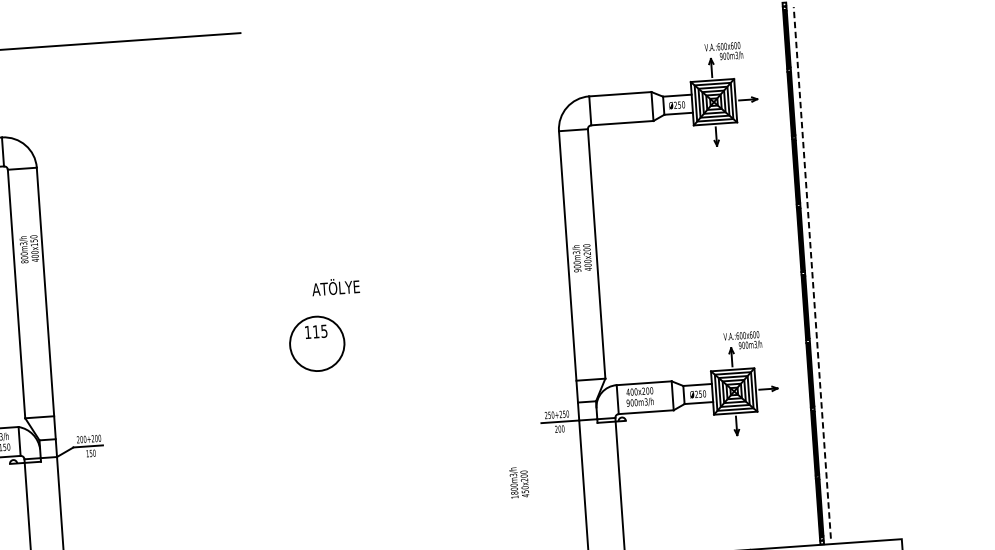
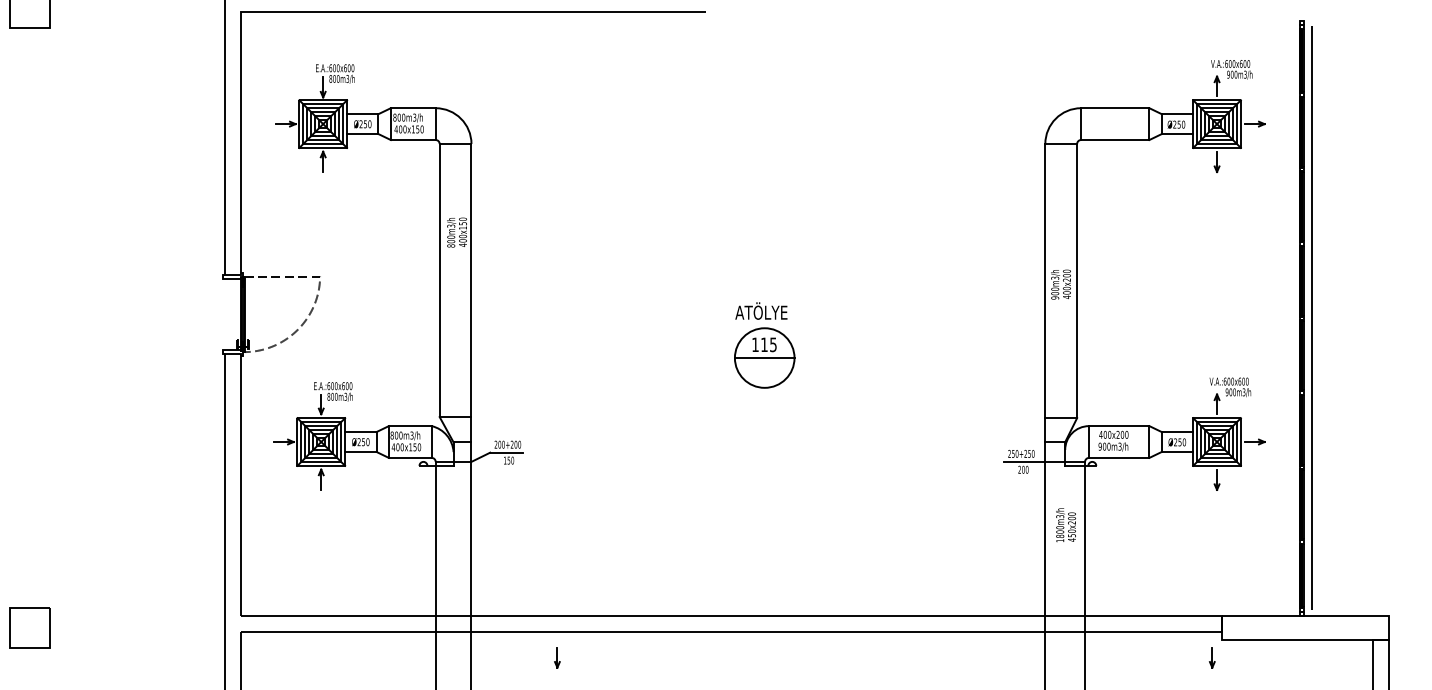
line: (812, 272) -> (1311, 317), dashed -> solid
text: (335, 286) -> (761, 310), moved
line: (317, 344) -> (764, 358), added
text: (518, 482) -> (1065, 525), moved

